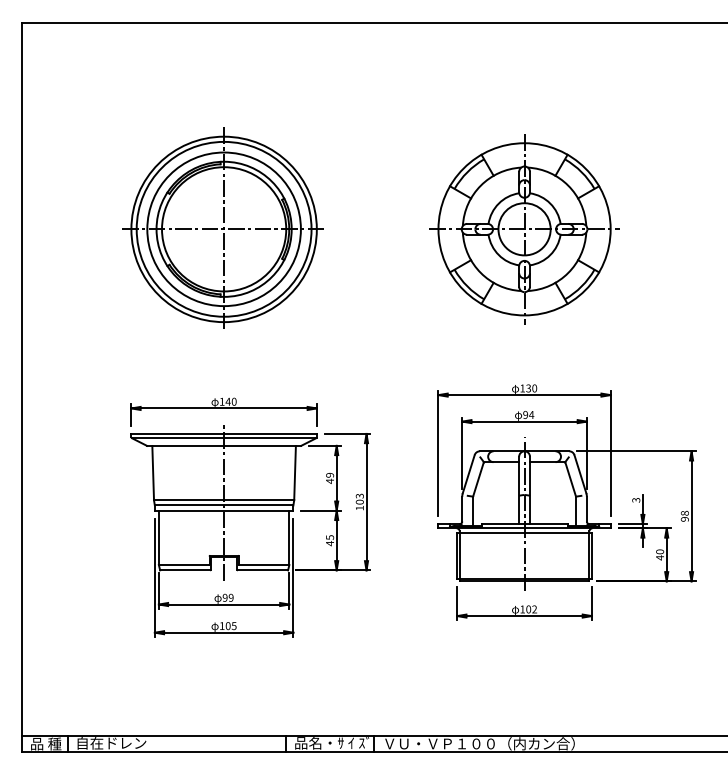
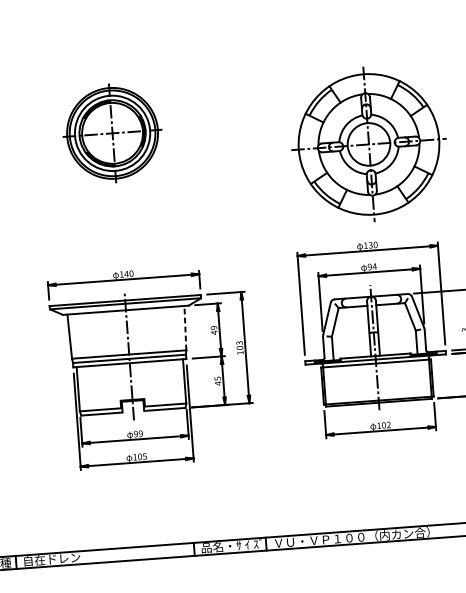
part: (222, 227) -> (111, 132), size x0.6
part: (524, 229) -> (368, 144), moved
line: (295, 473) -> (185, 328), solid -> dashed

